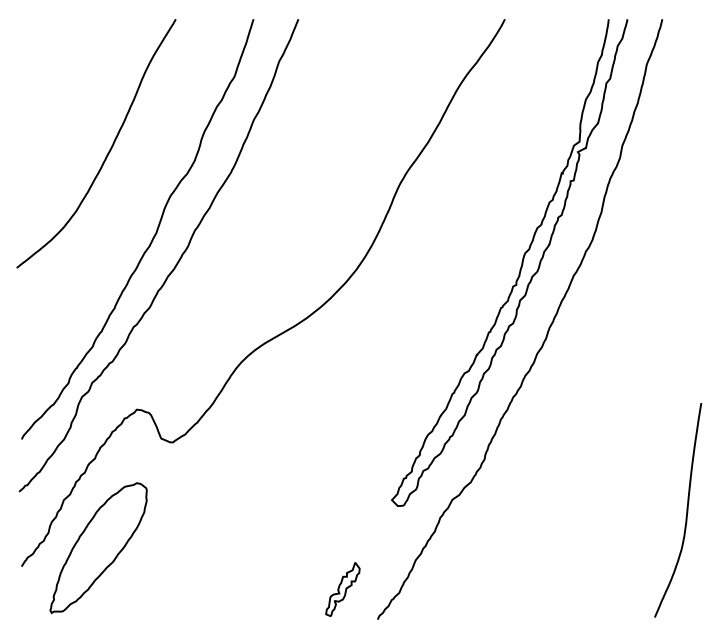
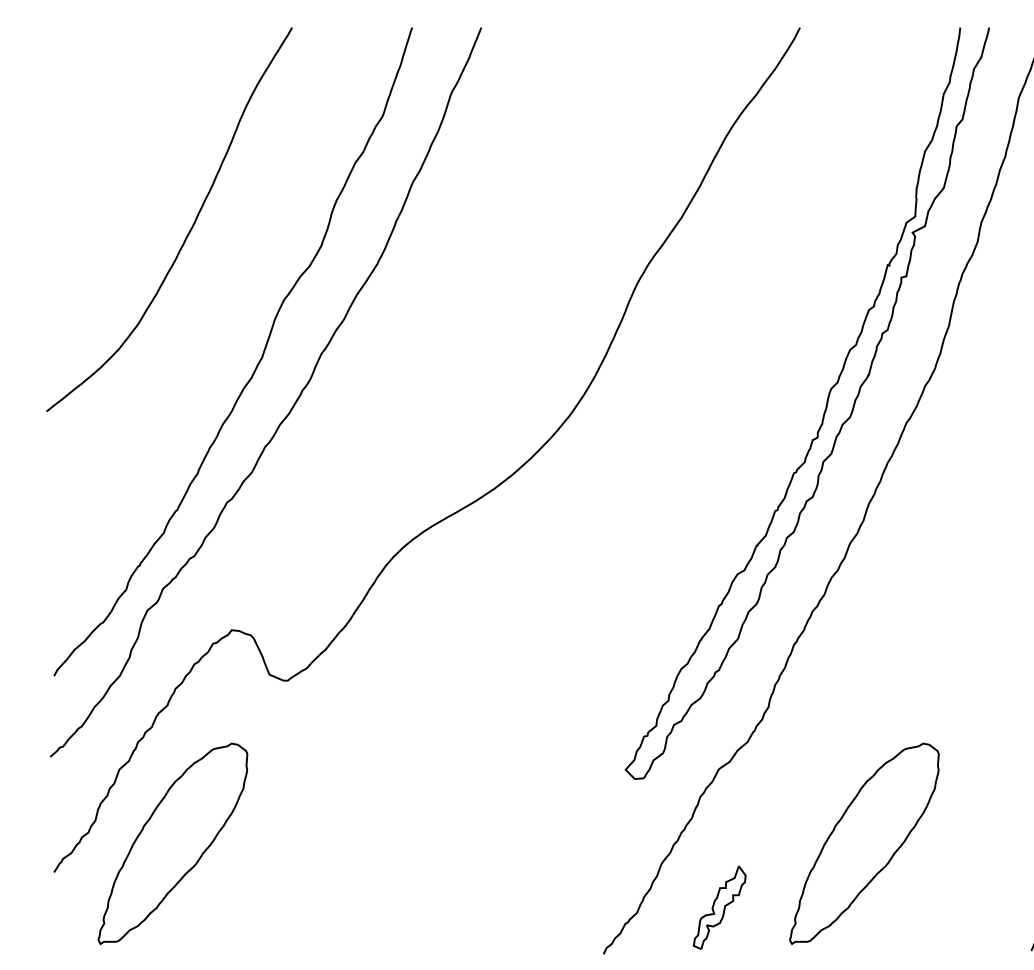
part: (546, 548) -> (864, 844), added
part: (342, 589) -> (719, 907), moved

